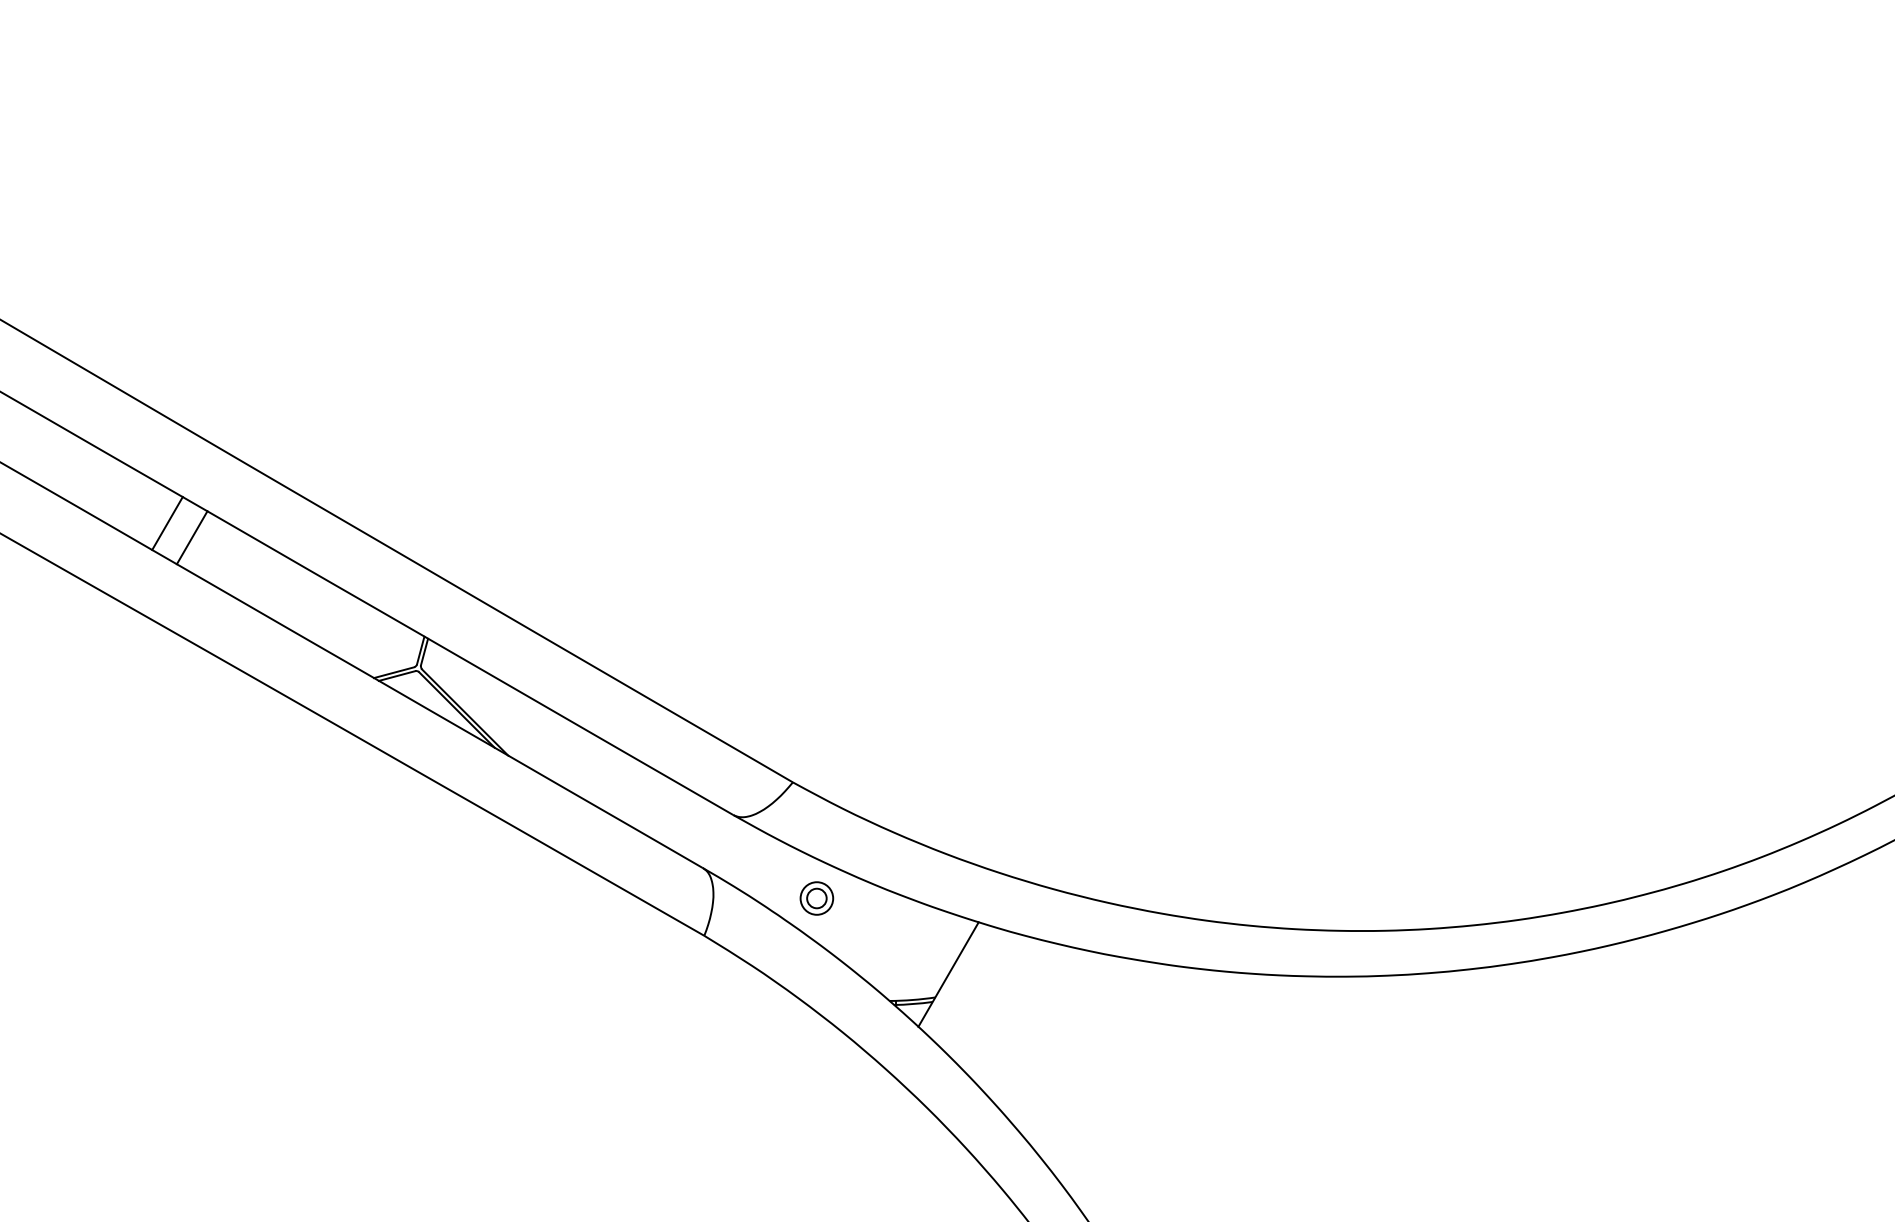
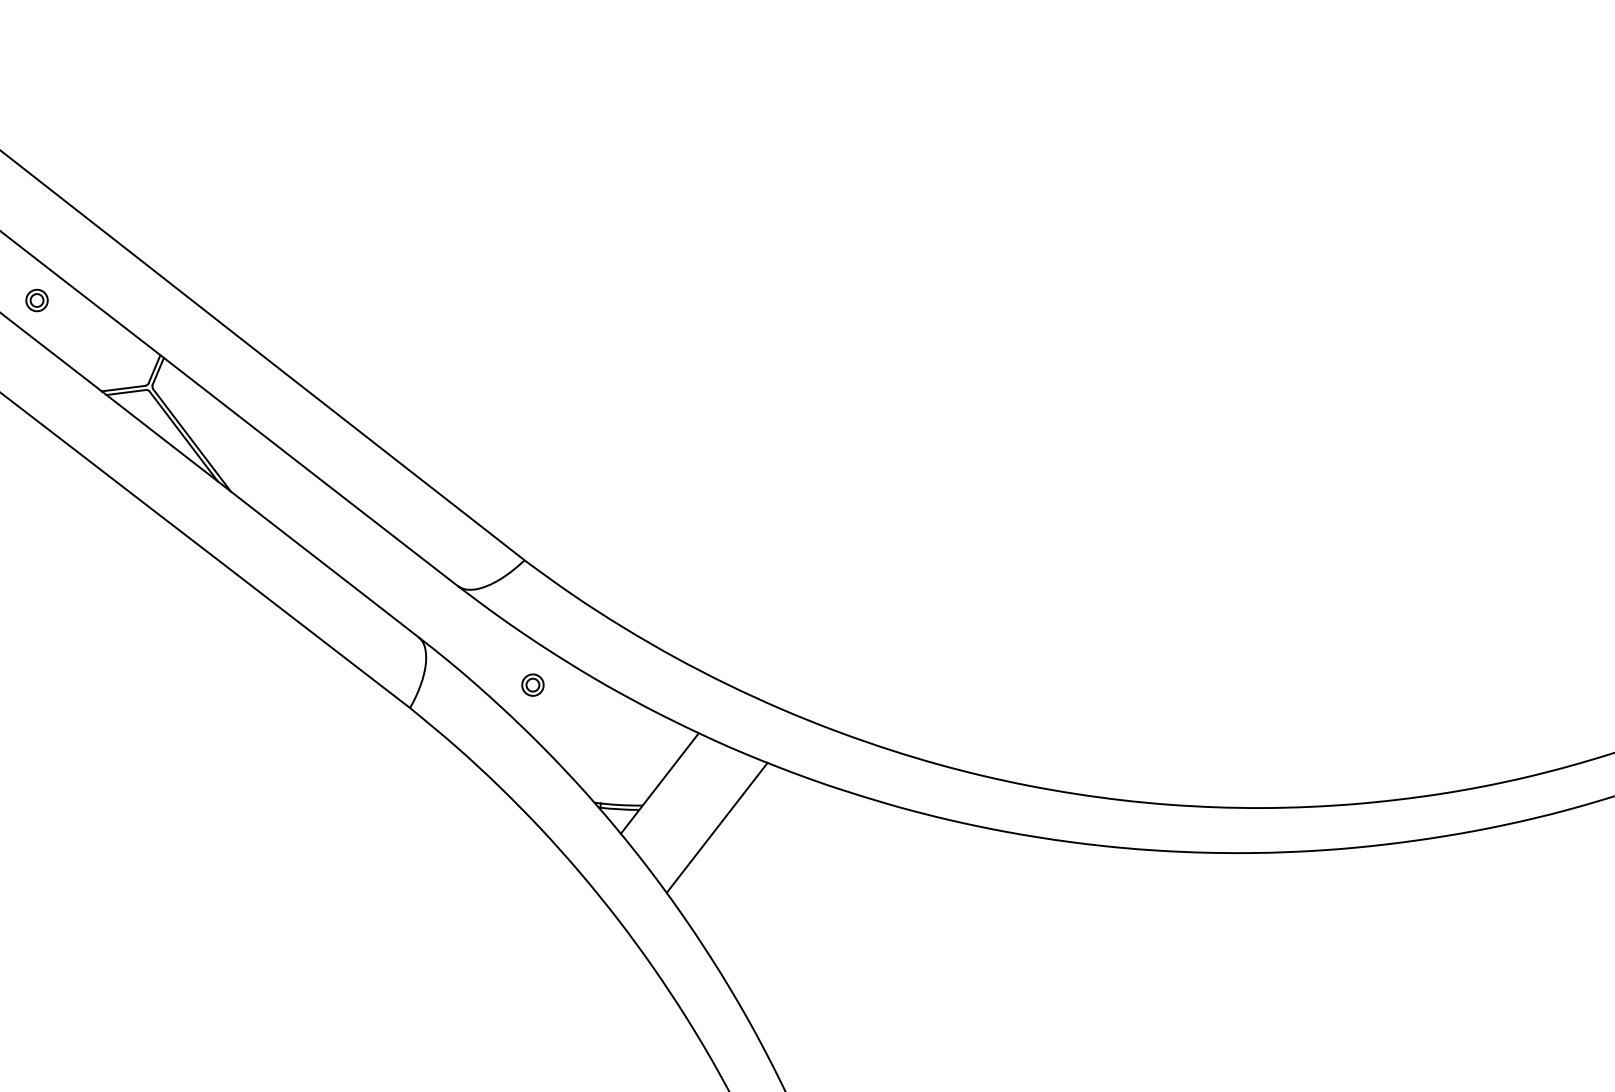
part: (301, 601) -> (36, 300), added
part: (816, 898) -> (532, 685), size x0.62
line: (1008, 1008) -> (717, 827), added

